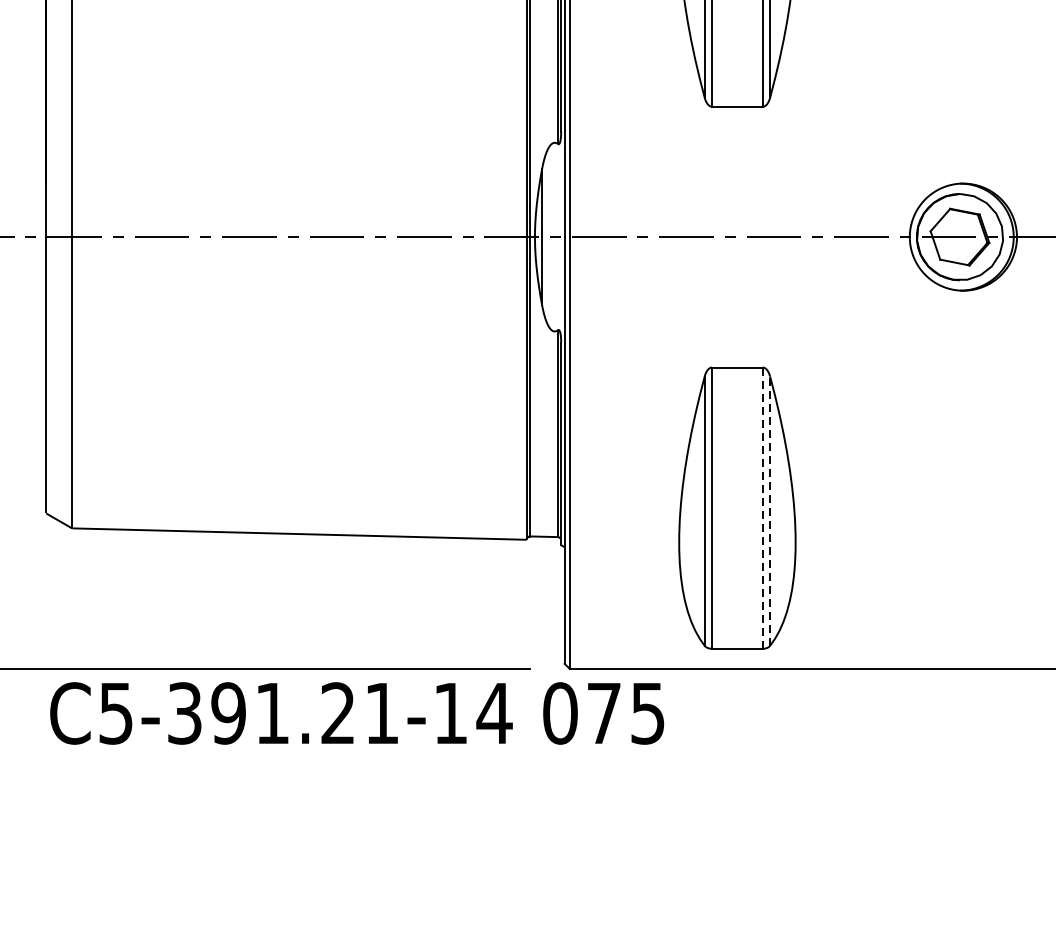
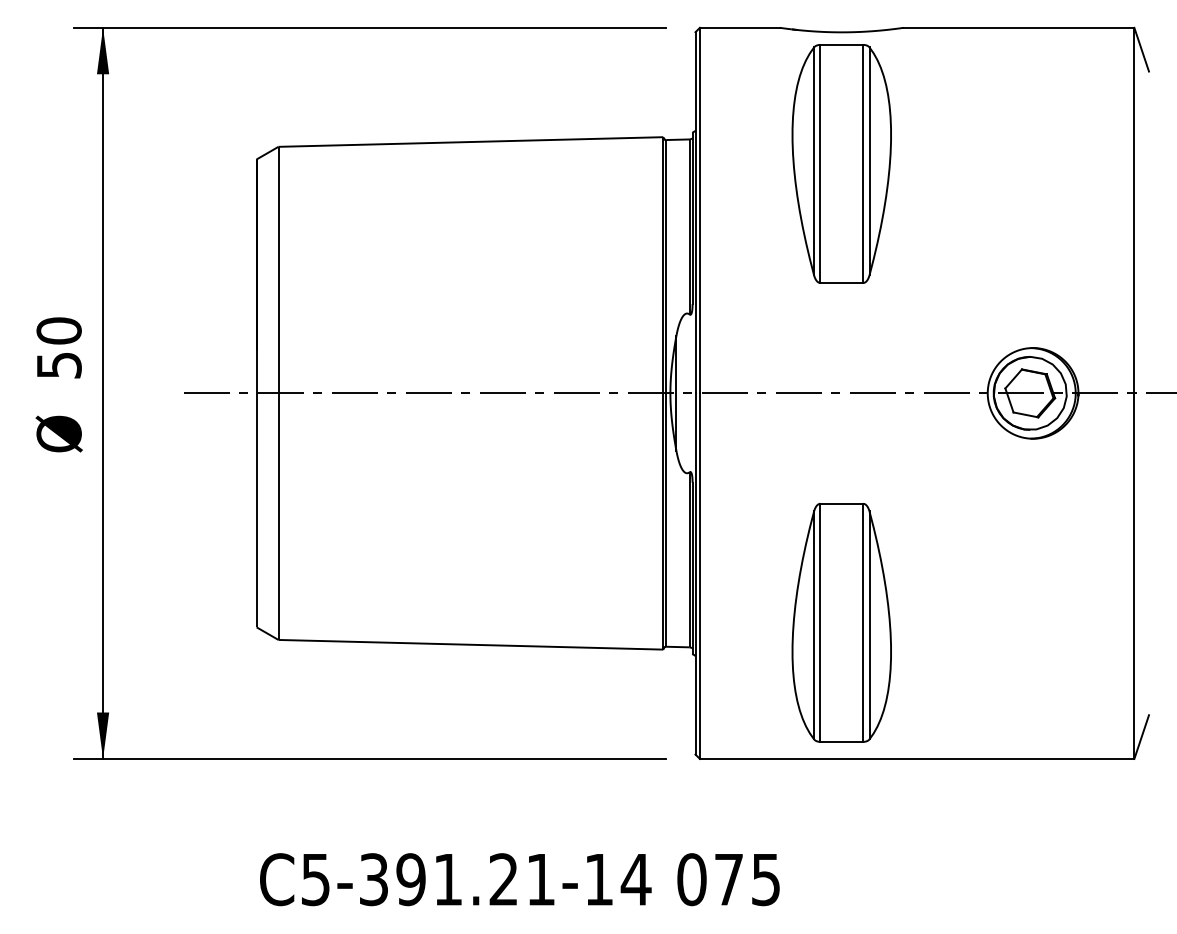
line: (763, 507) -> (863, 622), dashed -> solid
line: (770, 511) -> (869, 625), dashed -> solid
text: (356, 713) -> (519, 879), moved

